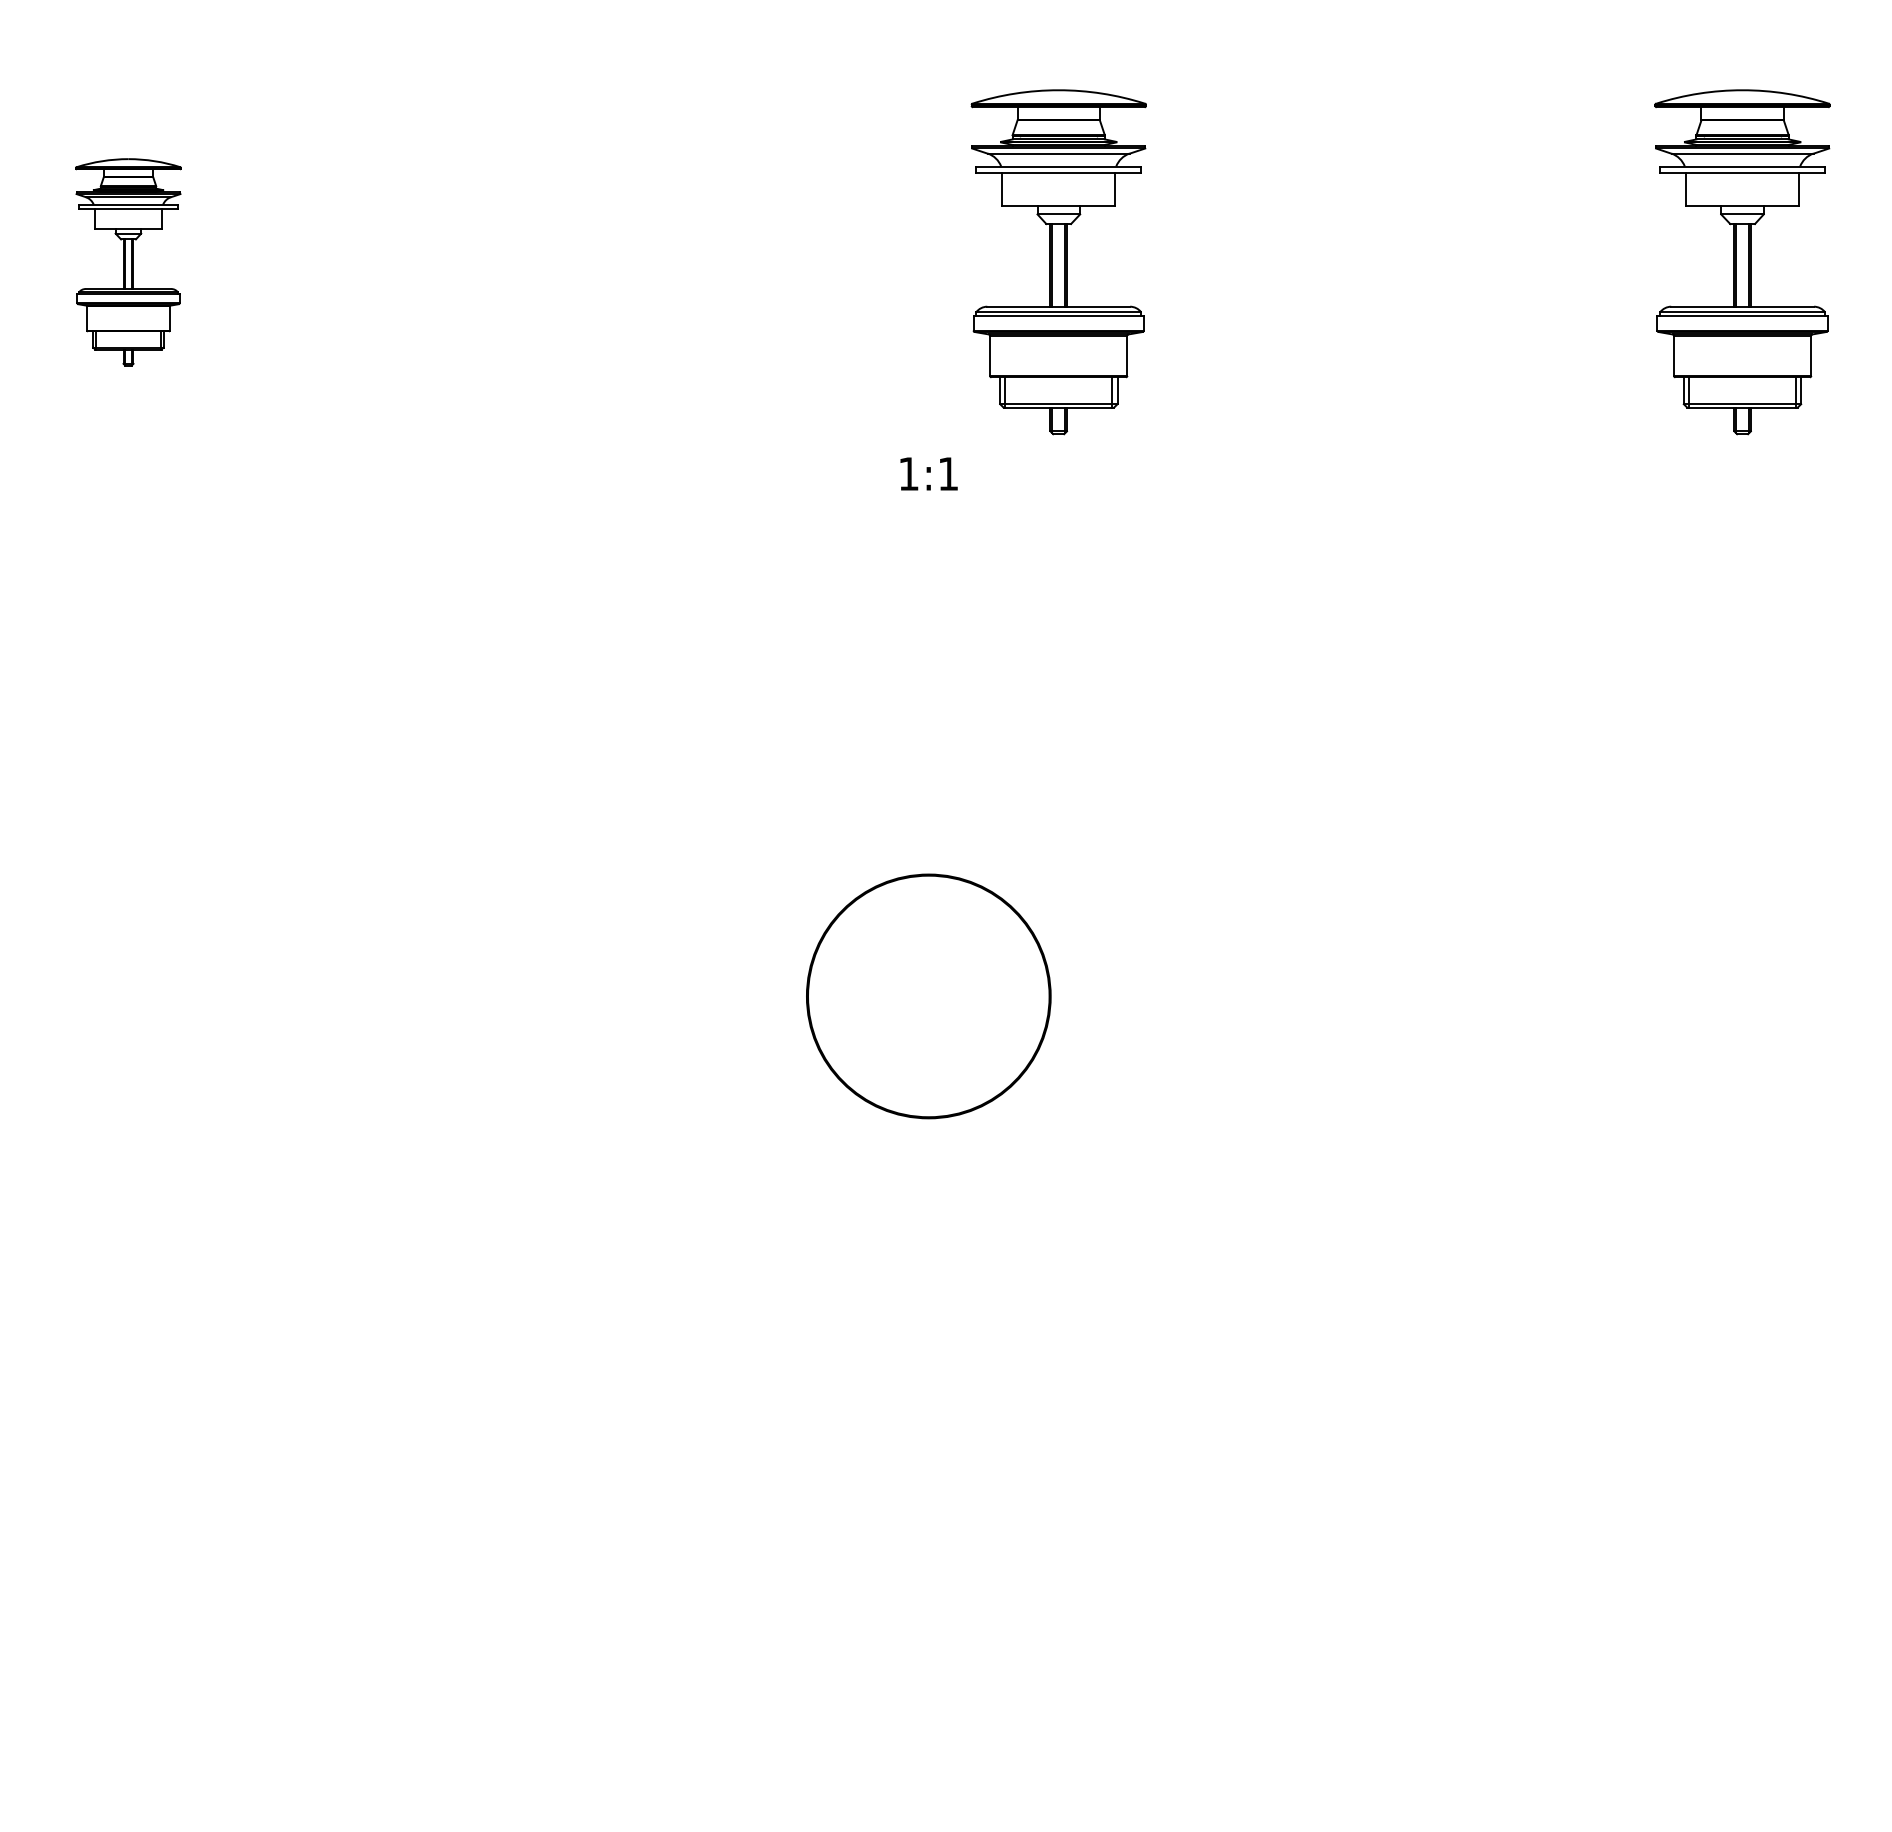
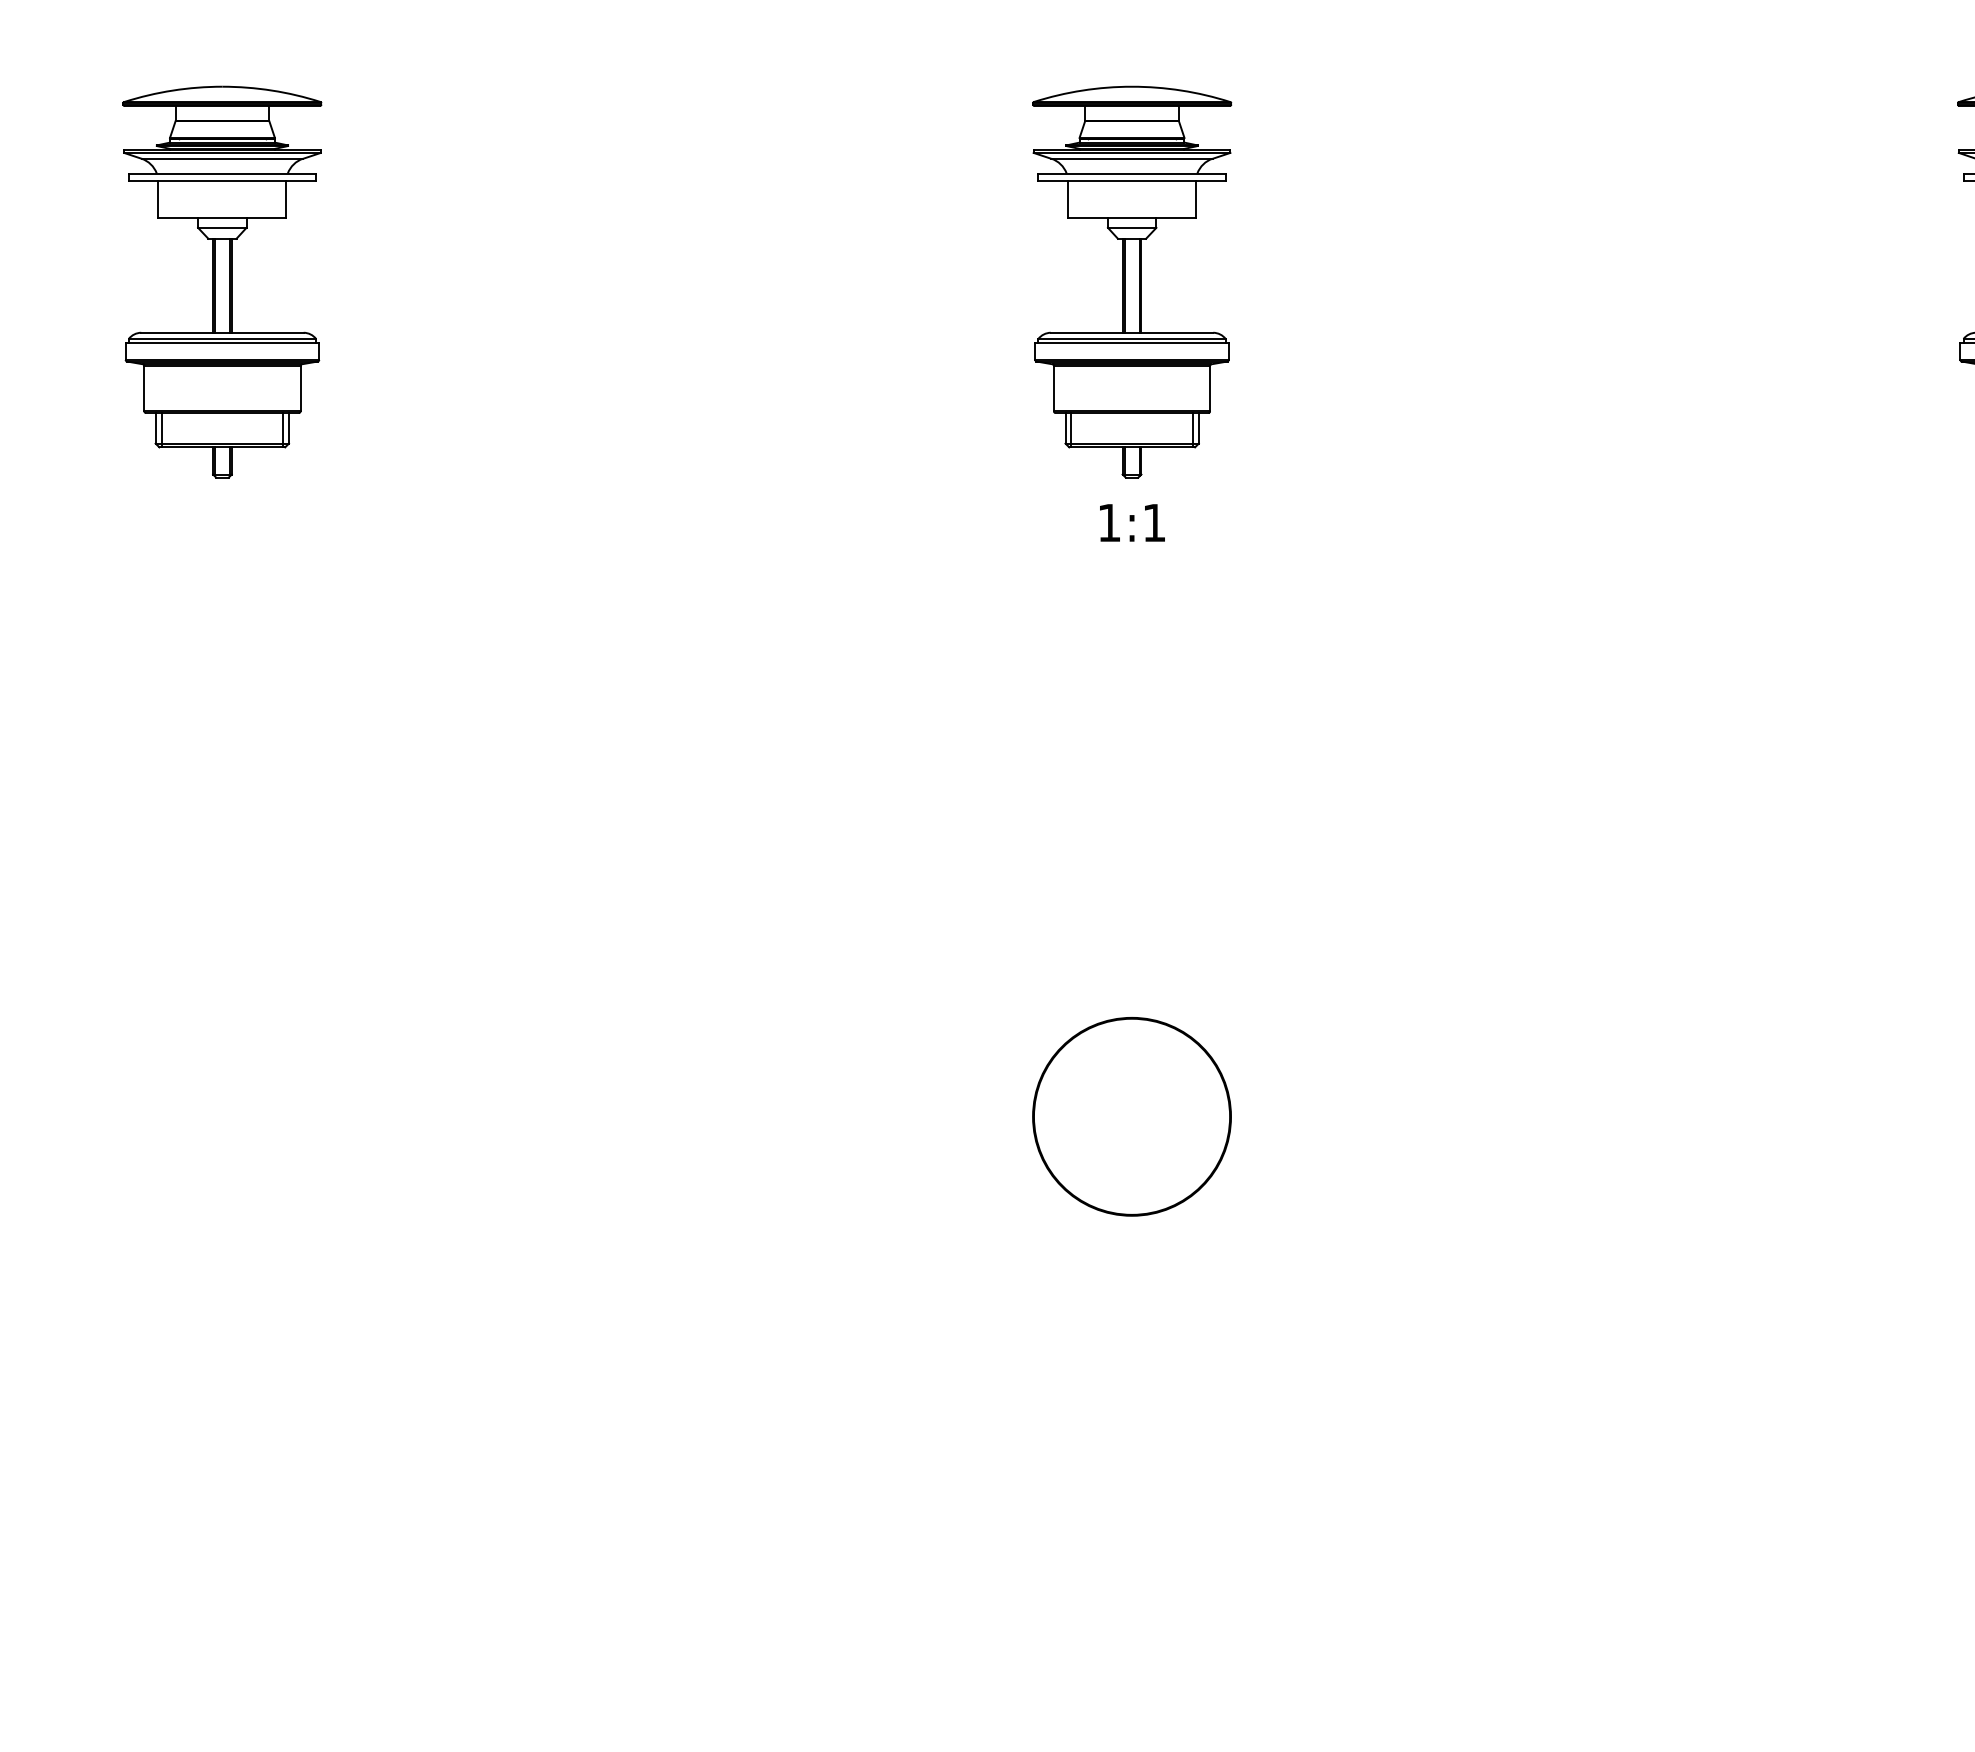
part: (128, 262) -> (222, 282), size x1.67
part: (1058, 262) -> (1131, 282), moved
part: (928, 996) -> (1131, 1116), size x0.71

